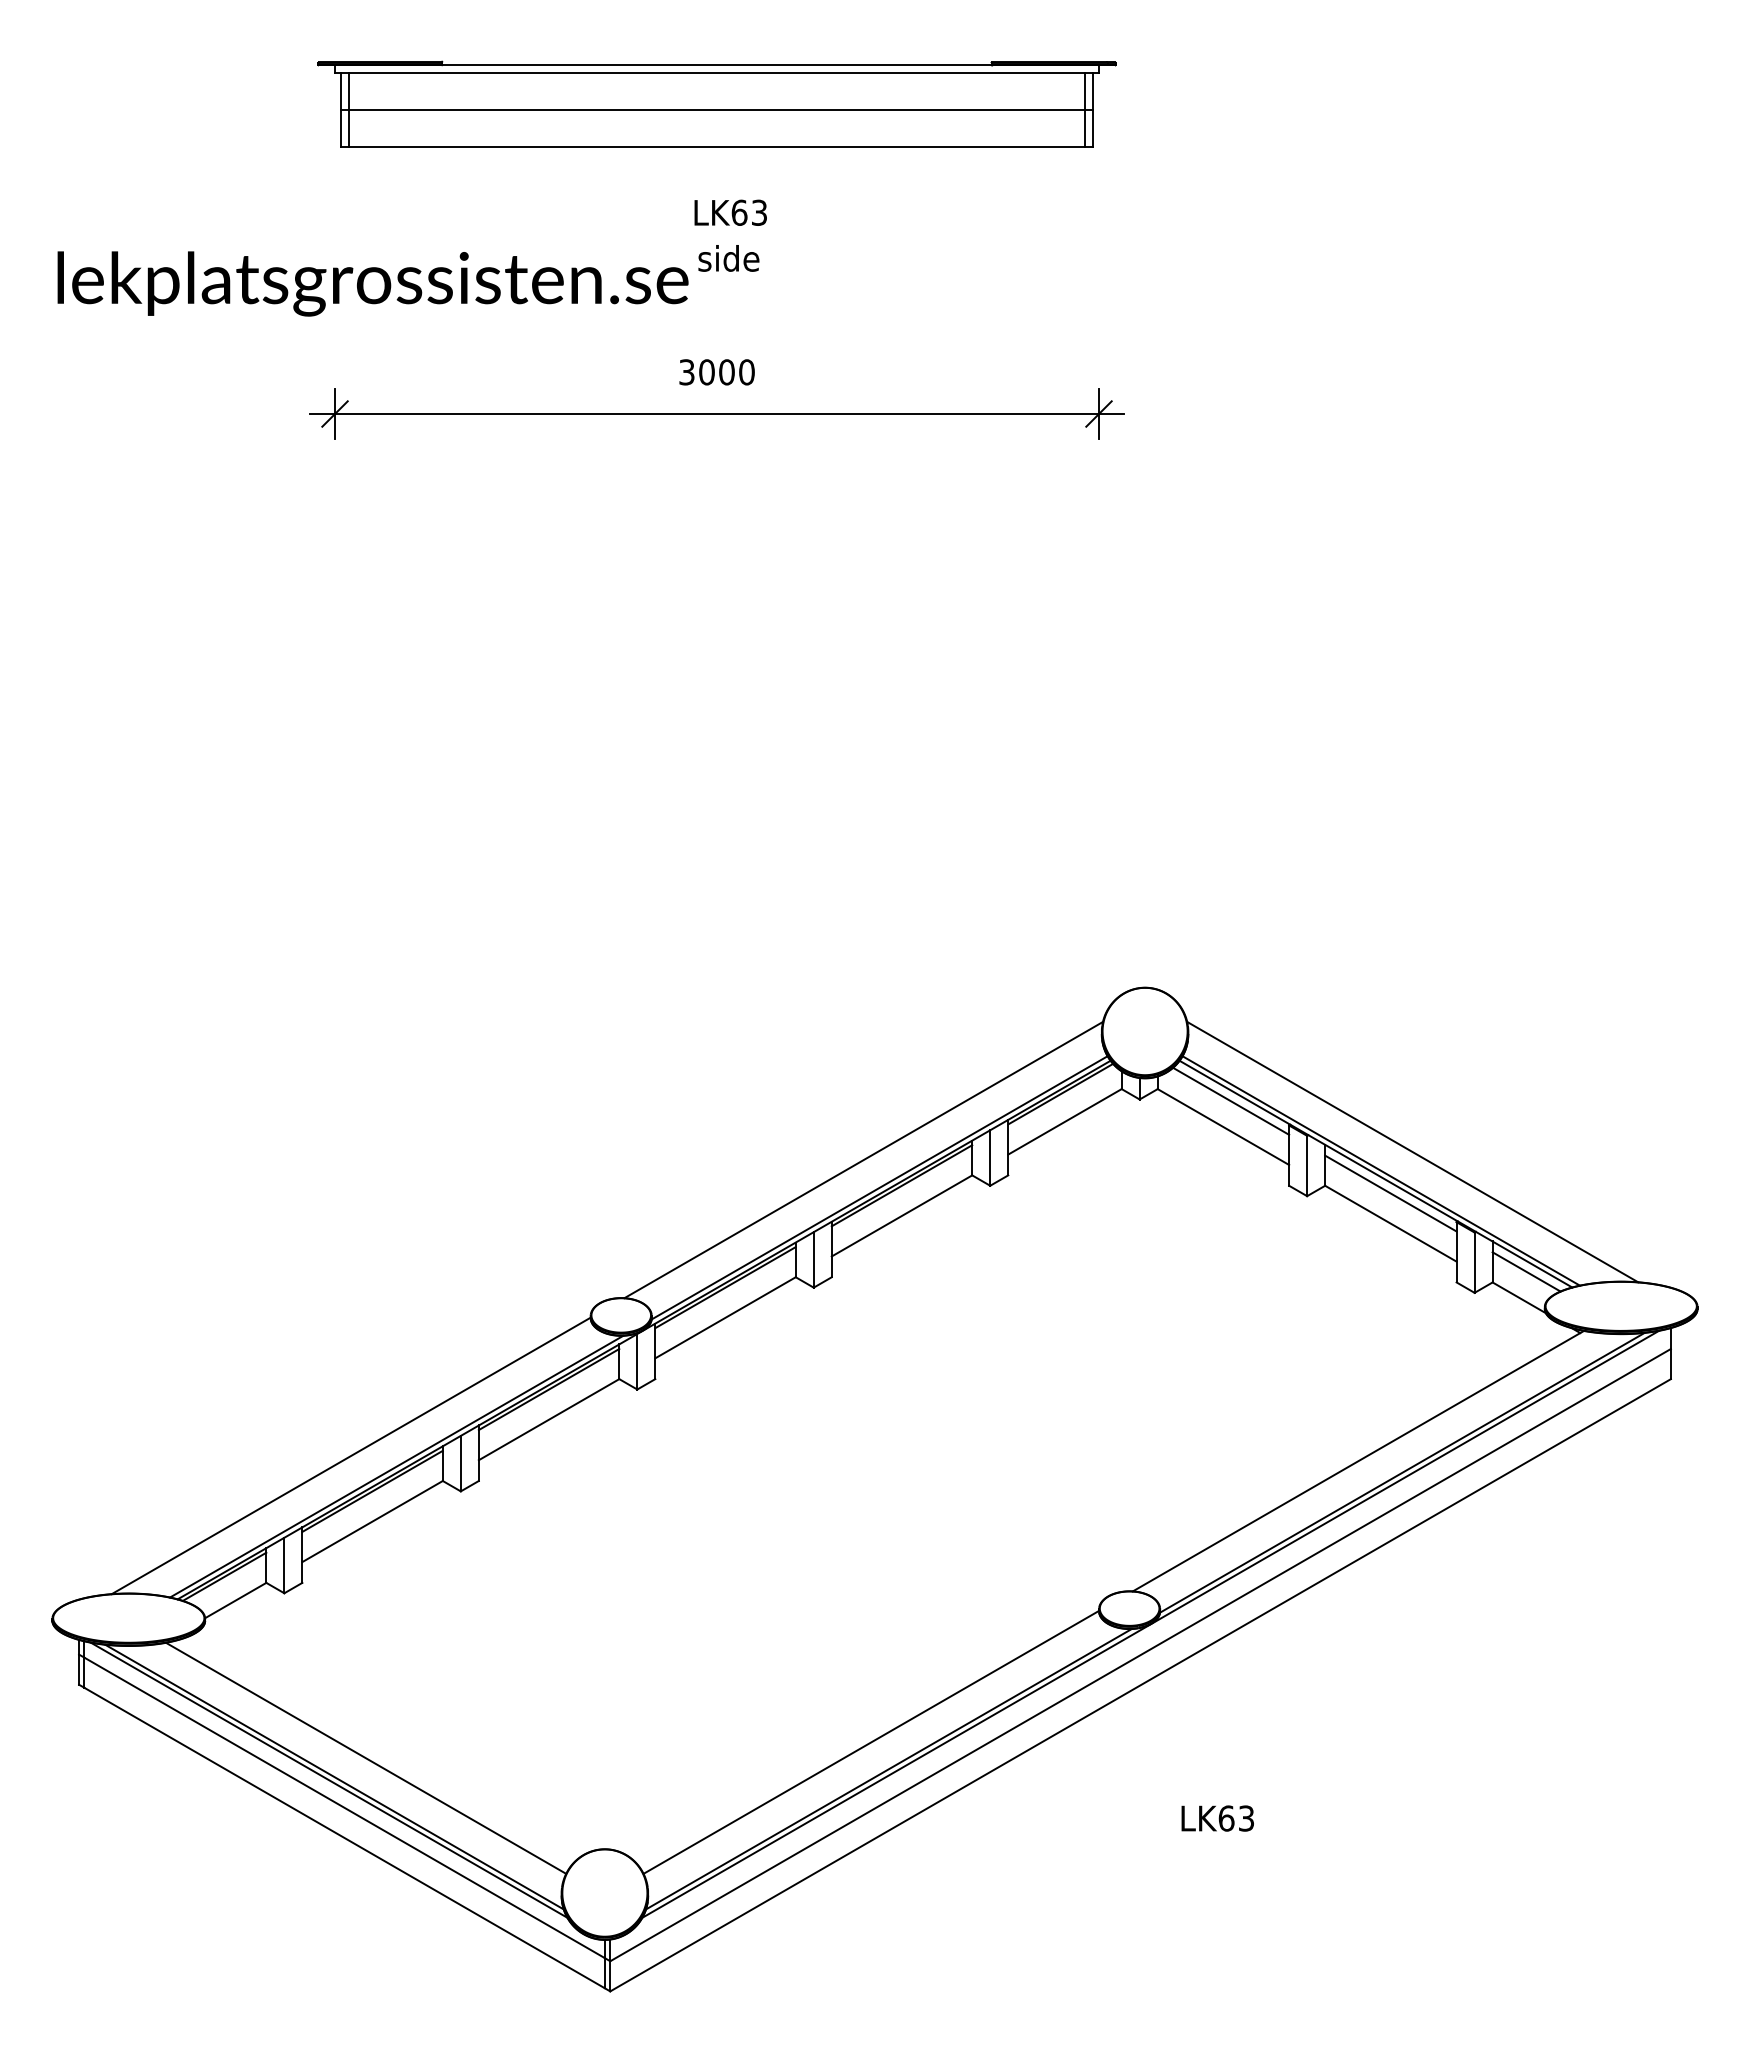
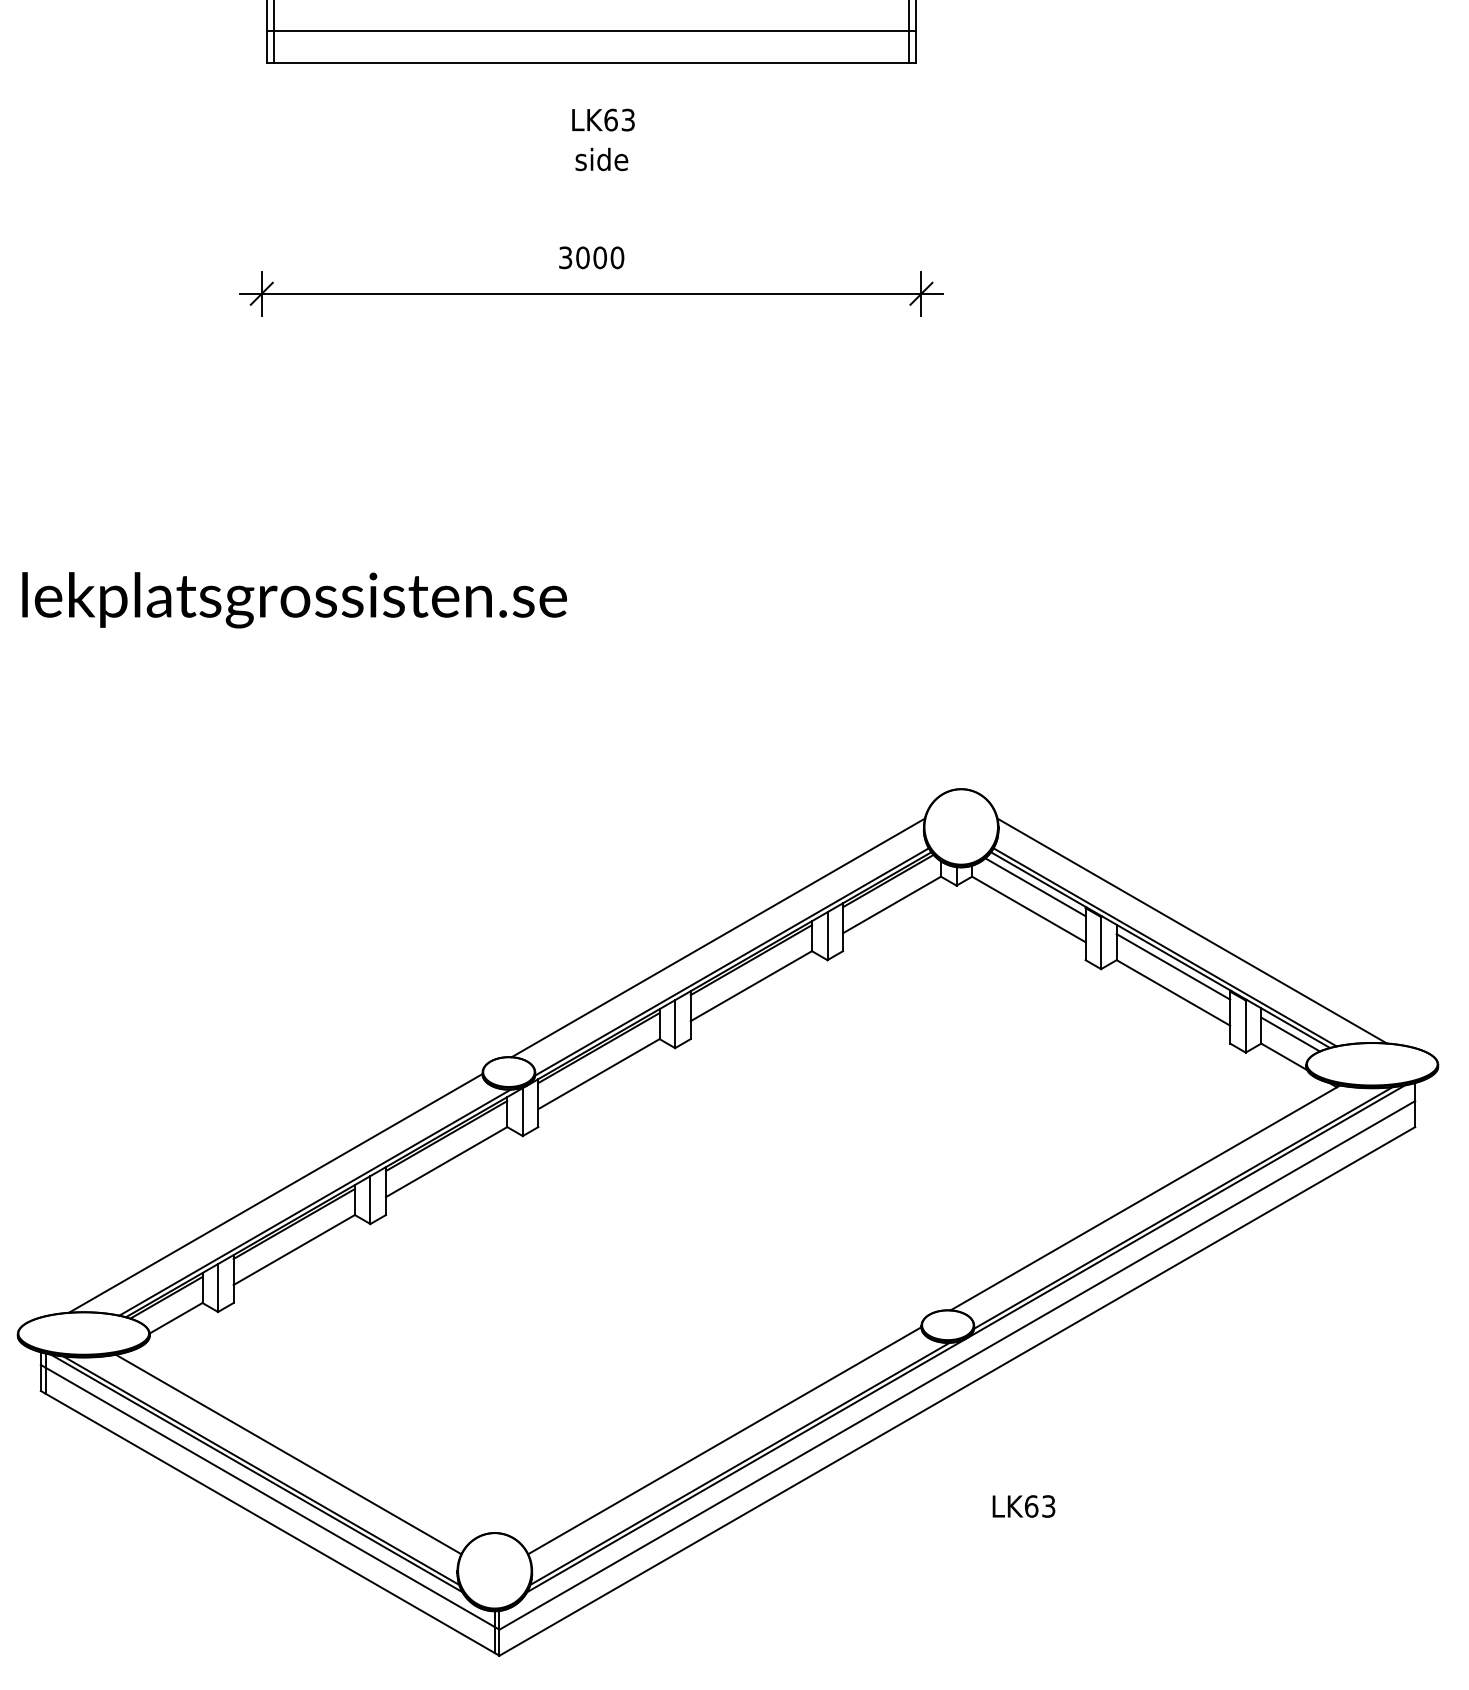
text: (372, 283) -> (294, 599), moved

